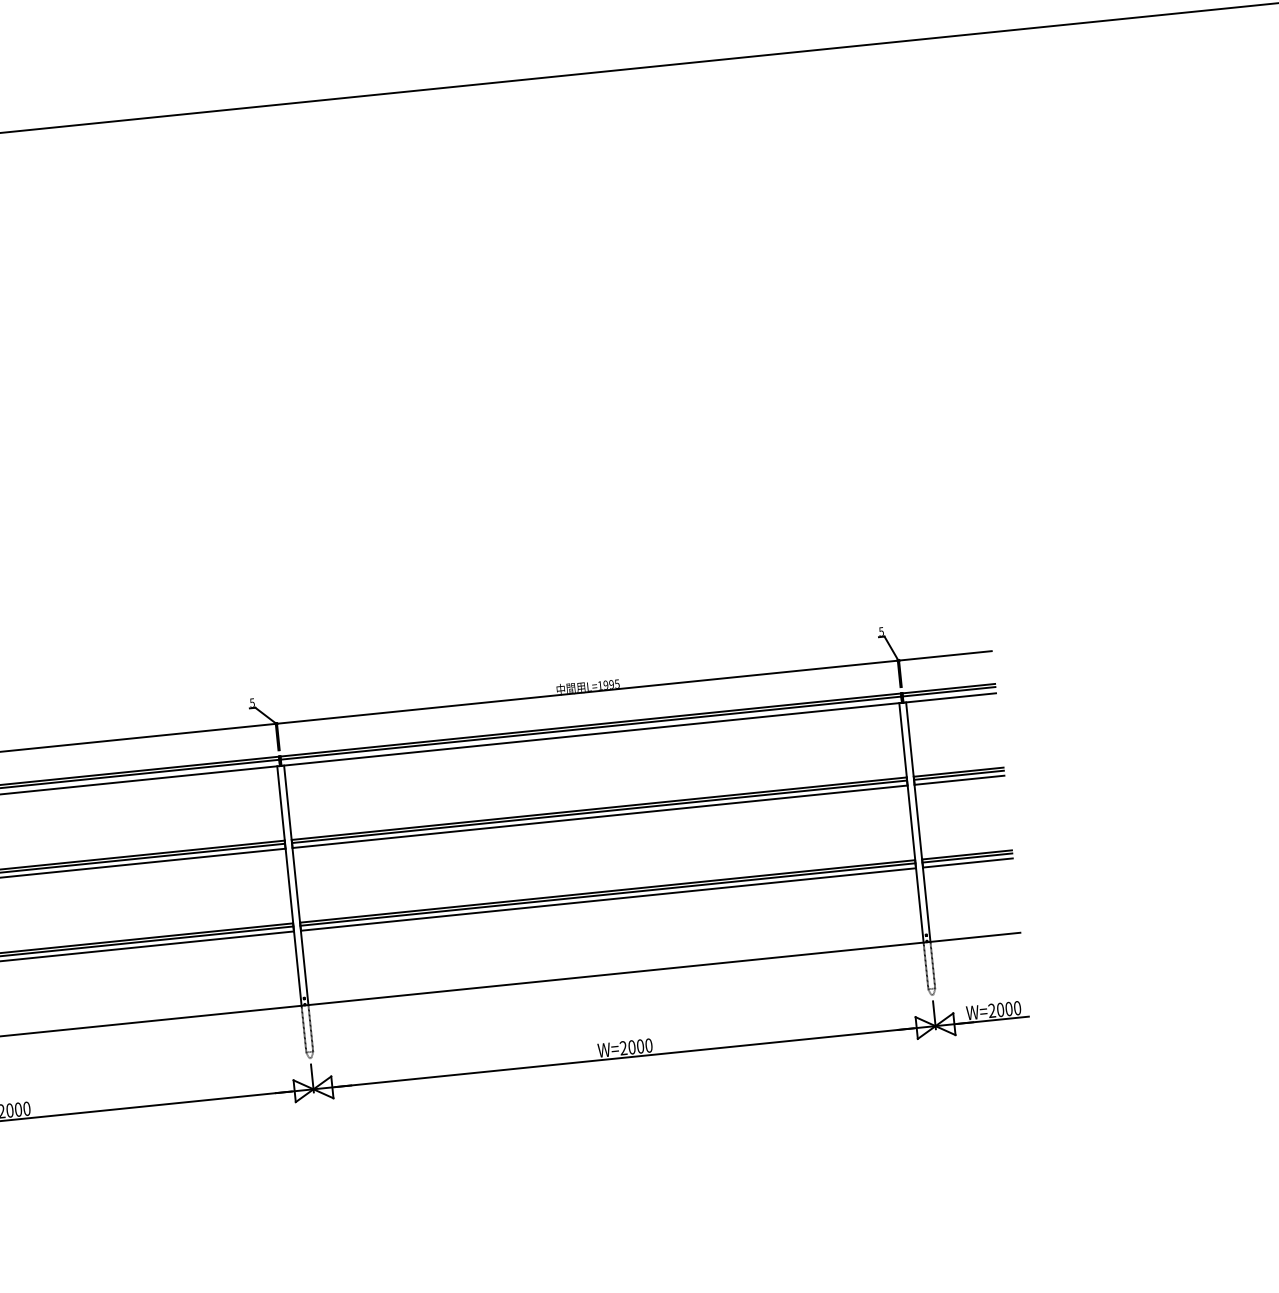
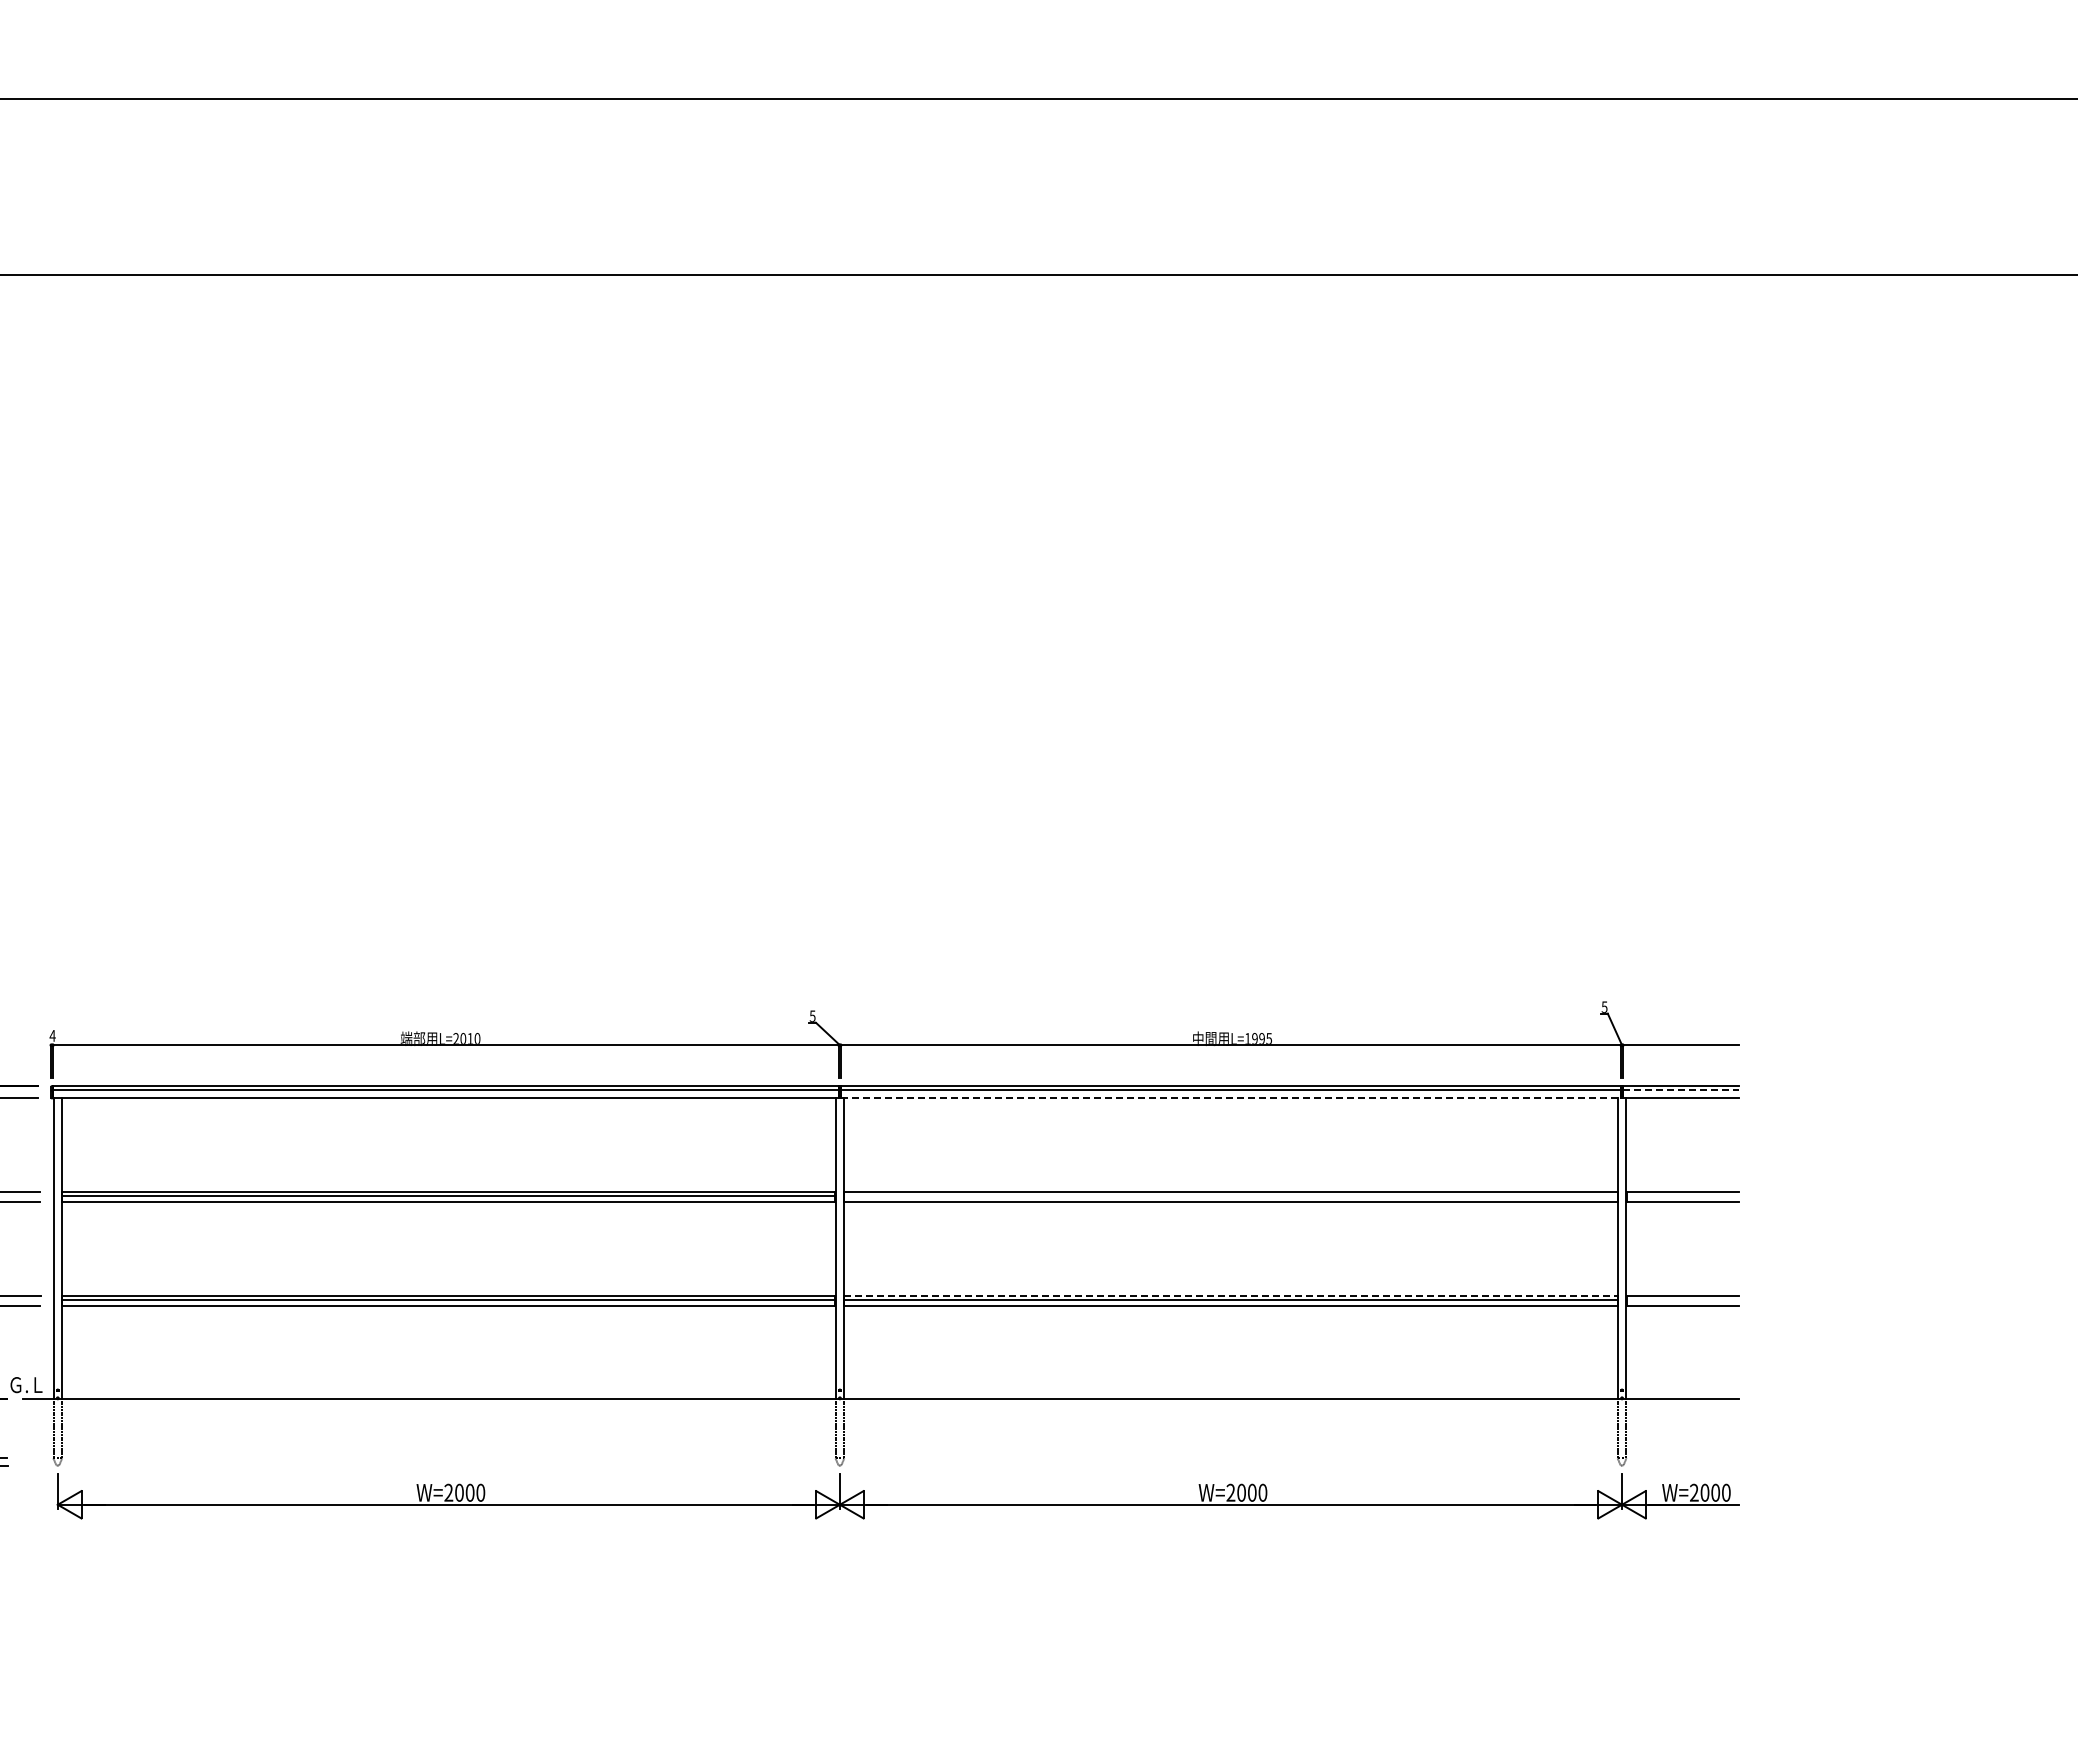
line: (949, 691) -> (1681, 1090), solid -> dashed
line: (592, 734) -> (1231, 1098), solid -> dashed
line: (958, 775) -> (1682, 1195), removed
line: (599, 811) -> (1230, 1195), removed
line: (967, 857) -> (1682, 1299), removed
line: (607, 891) -> (1230, 1295), solid -> dashed

